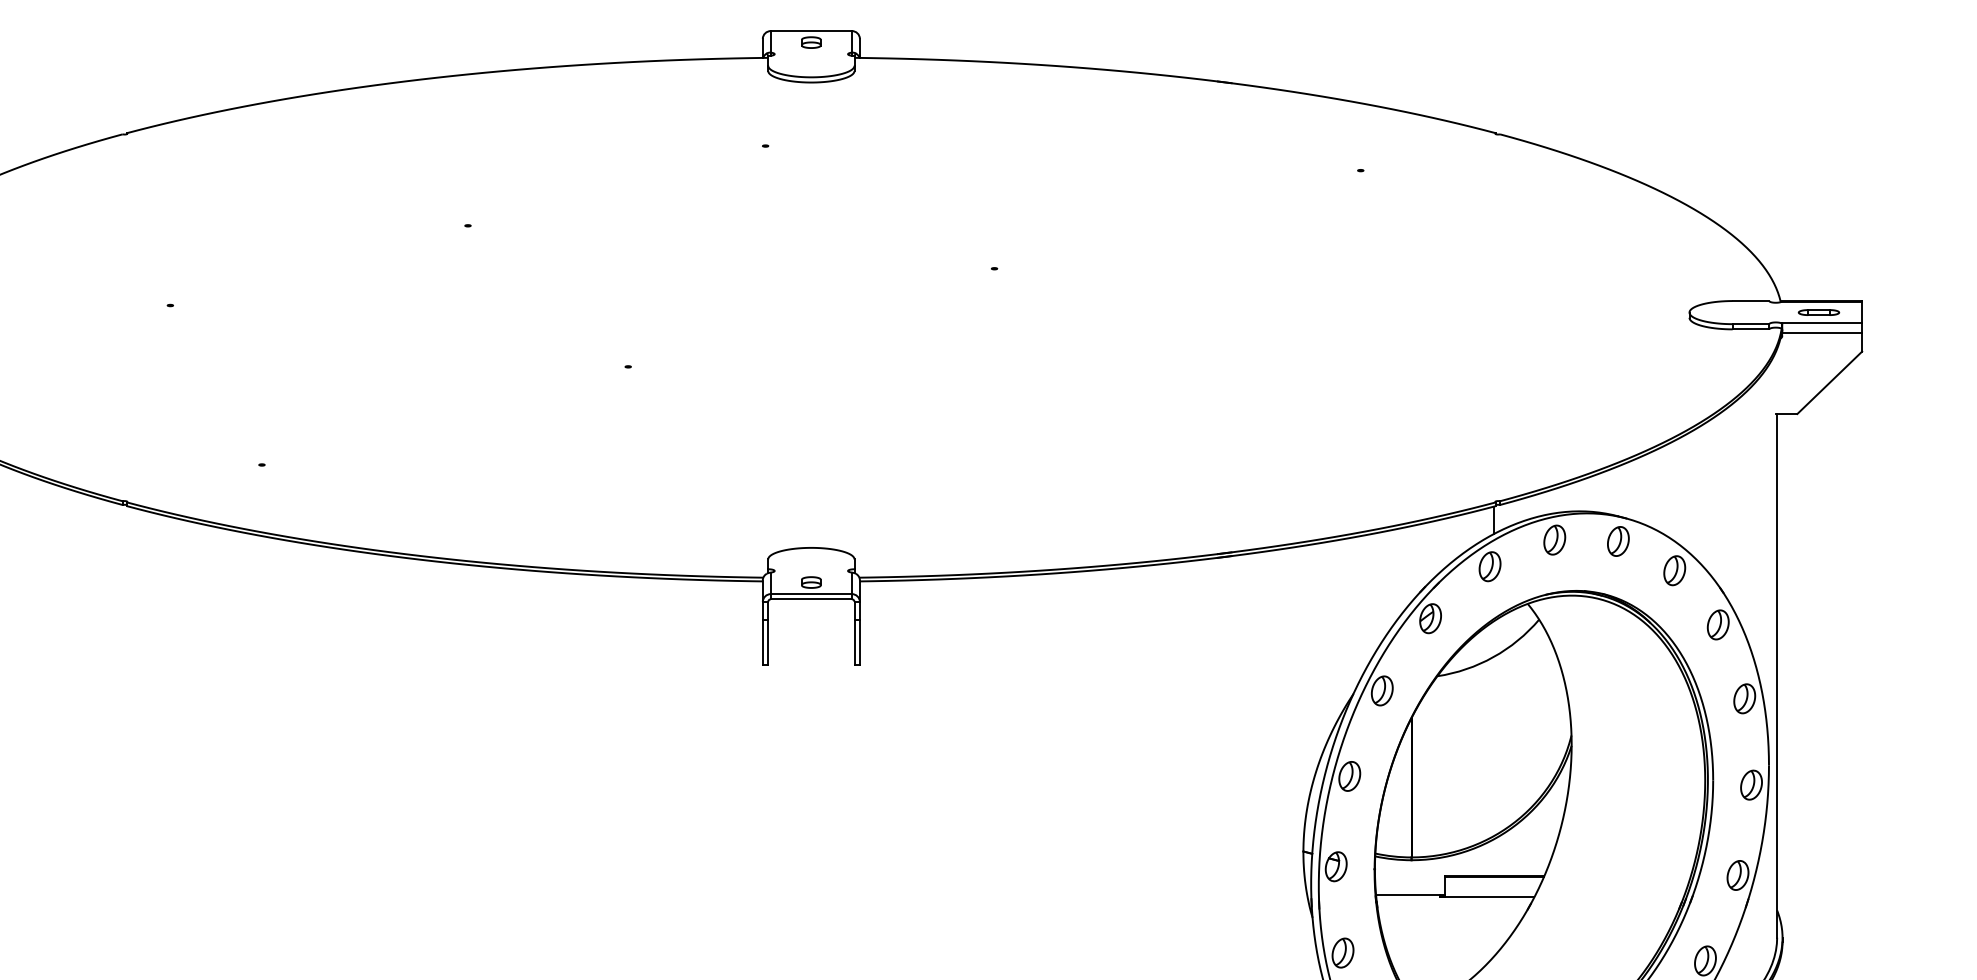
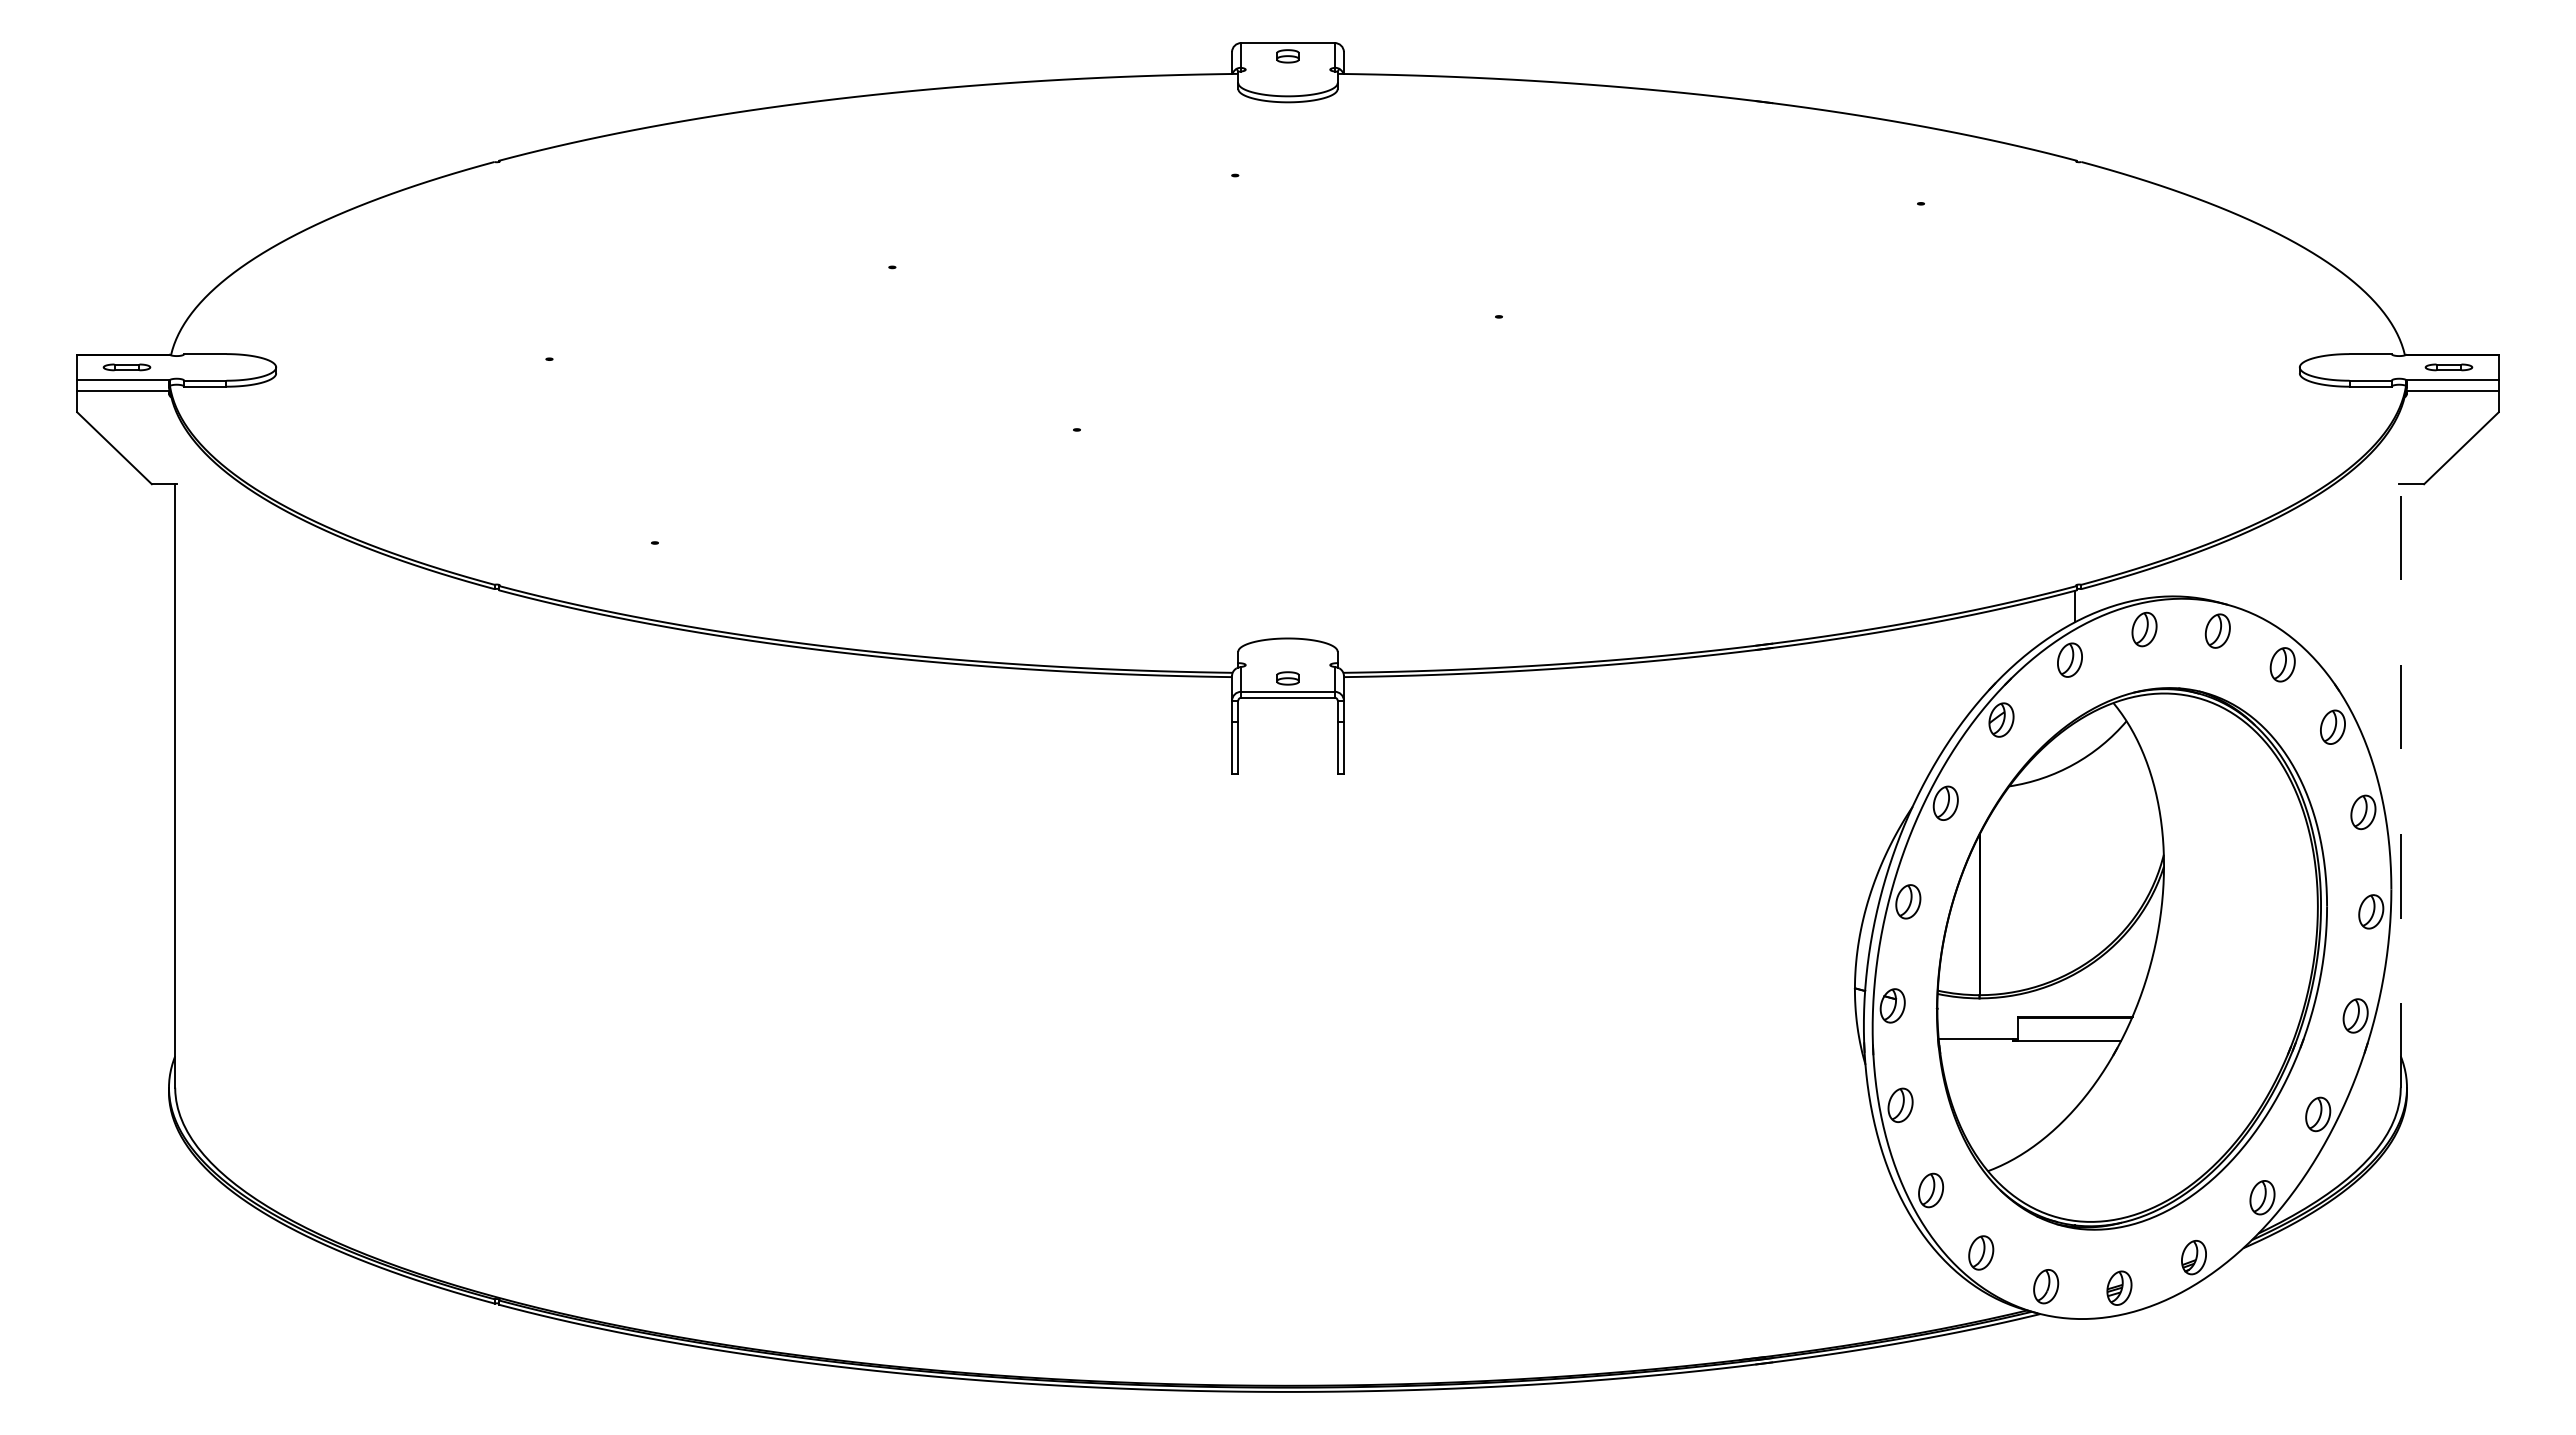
line: (1776, 675) -> (2400, 785), solid -> dashed

